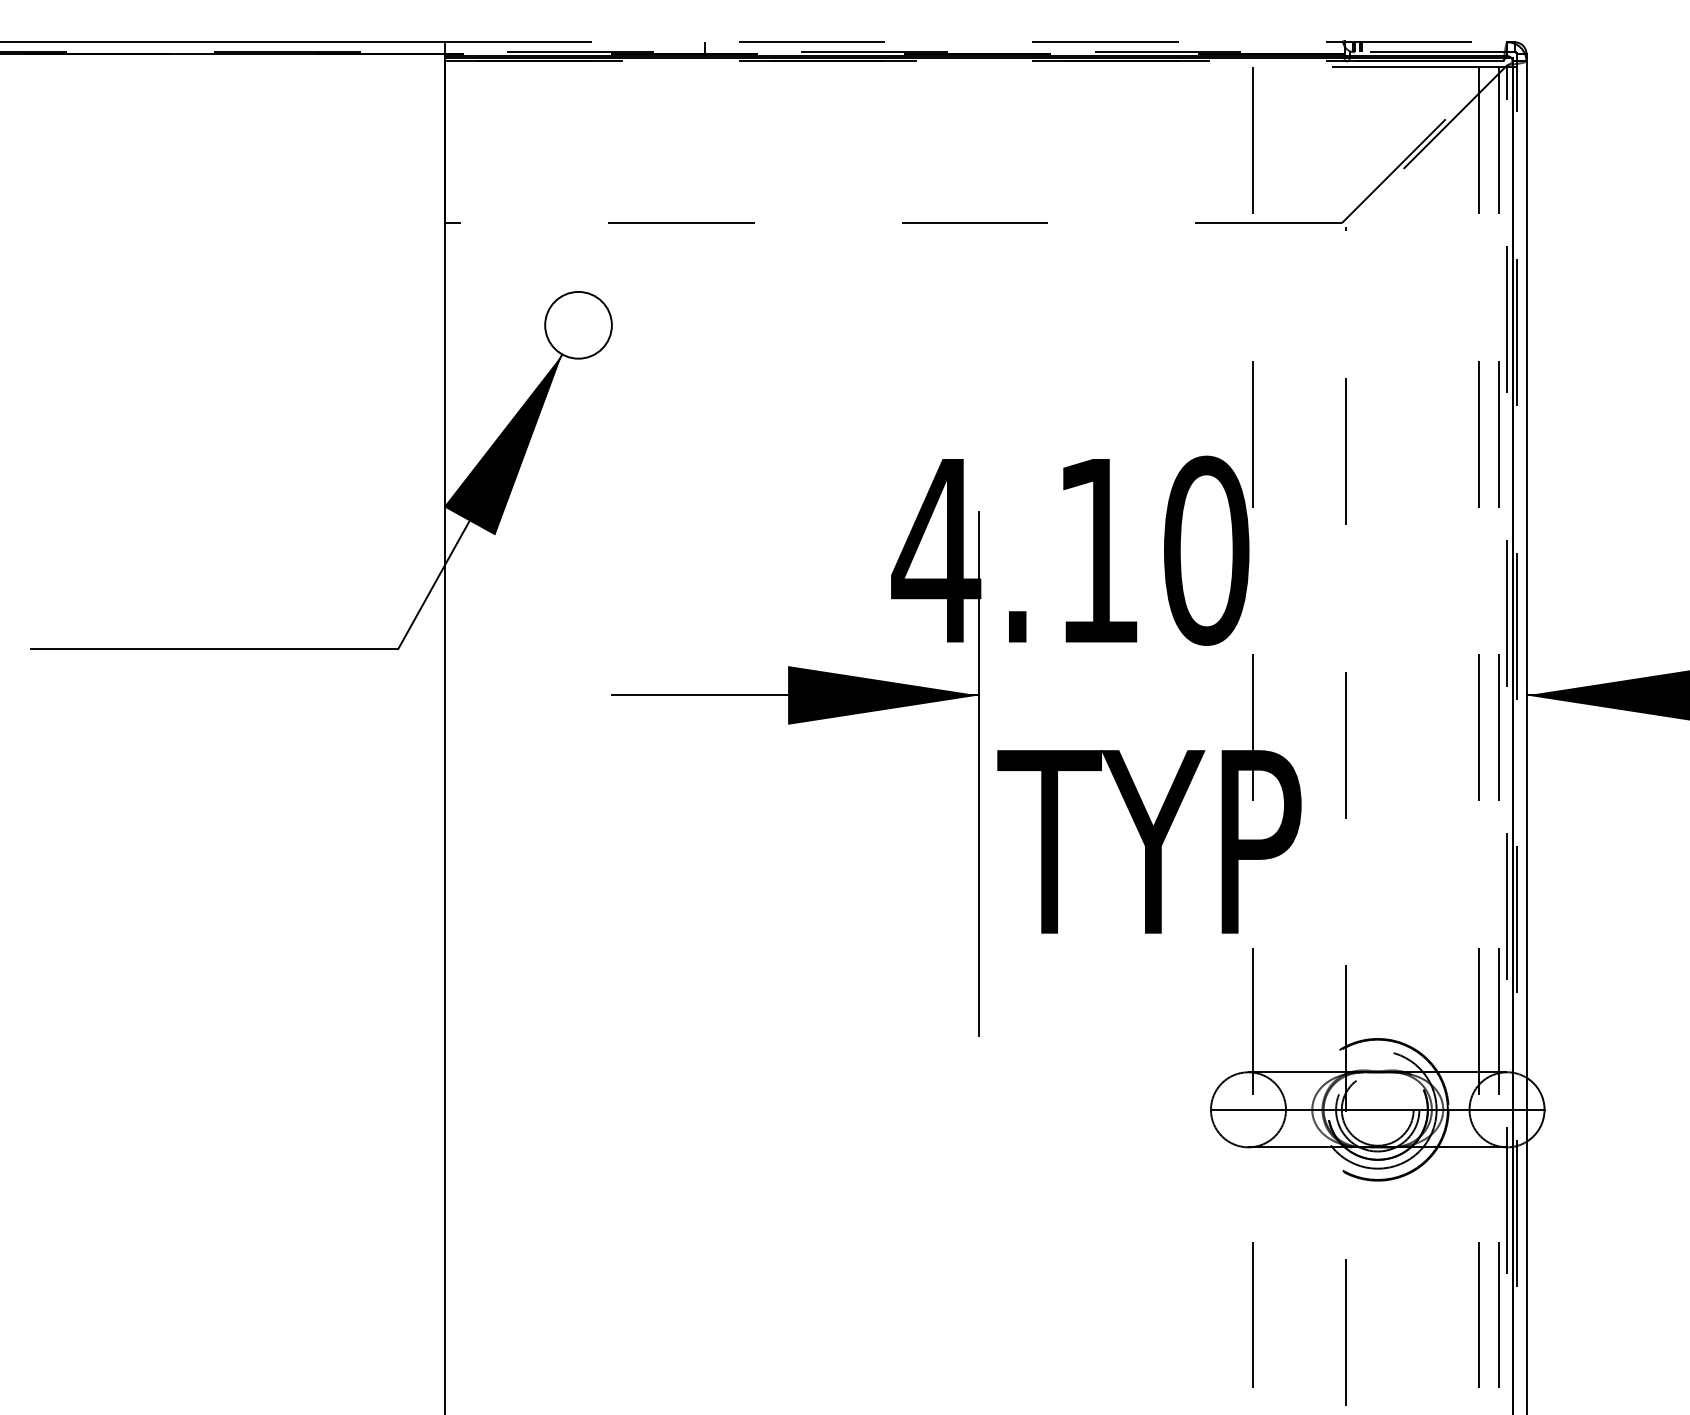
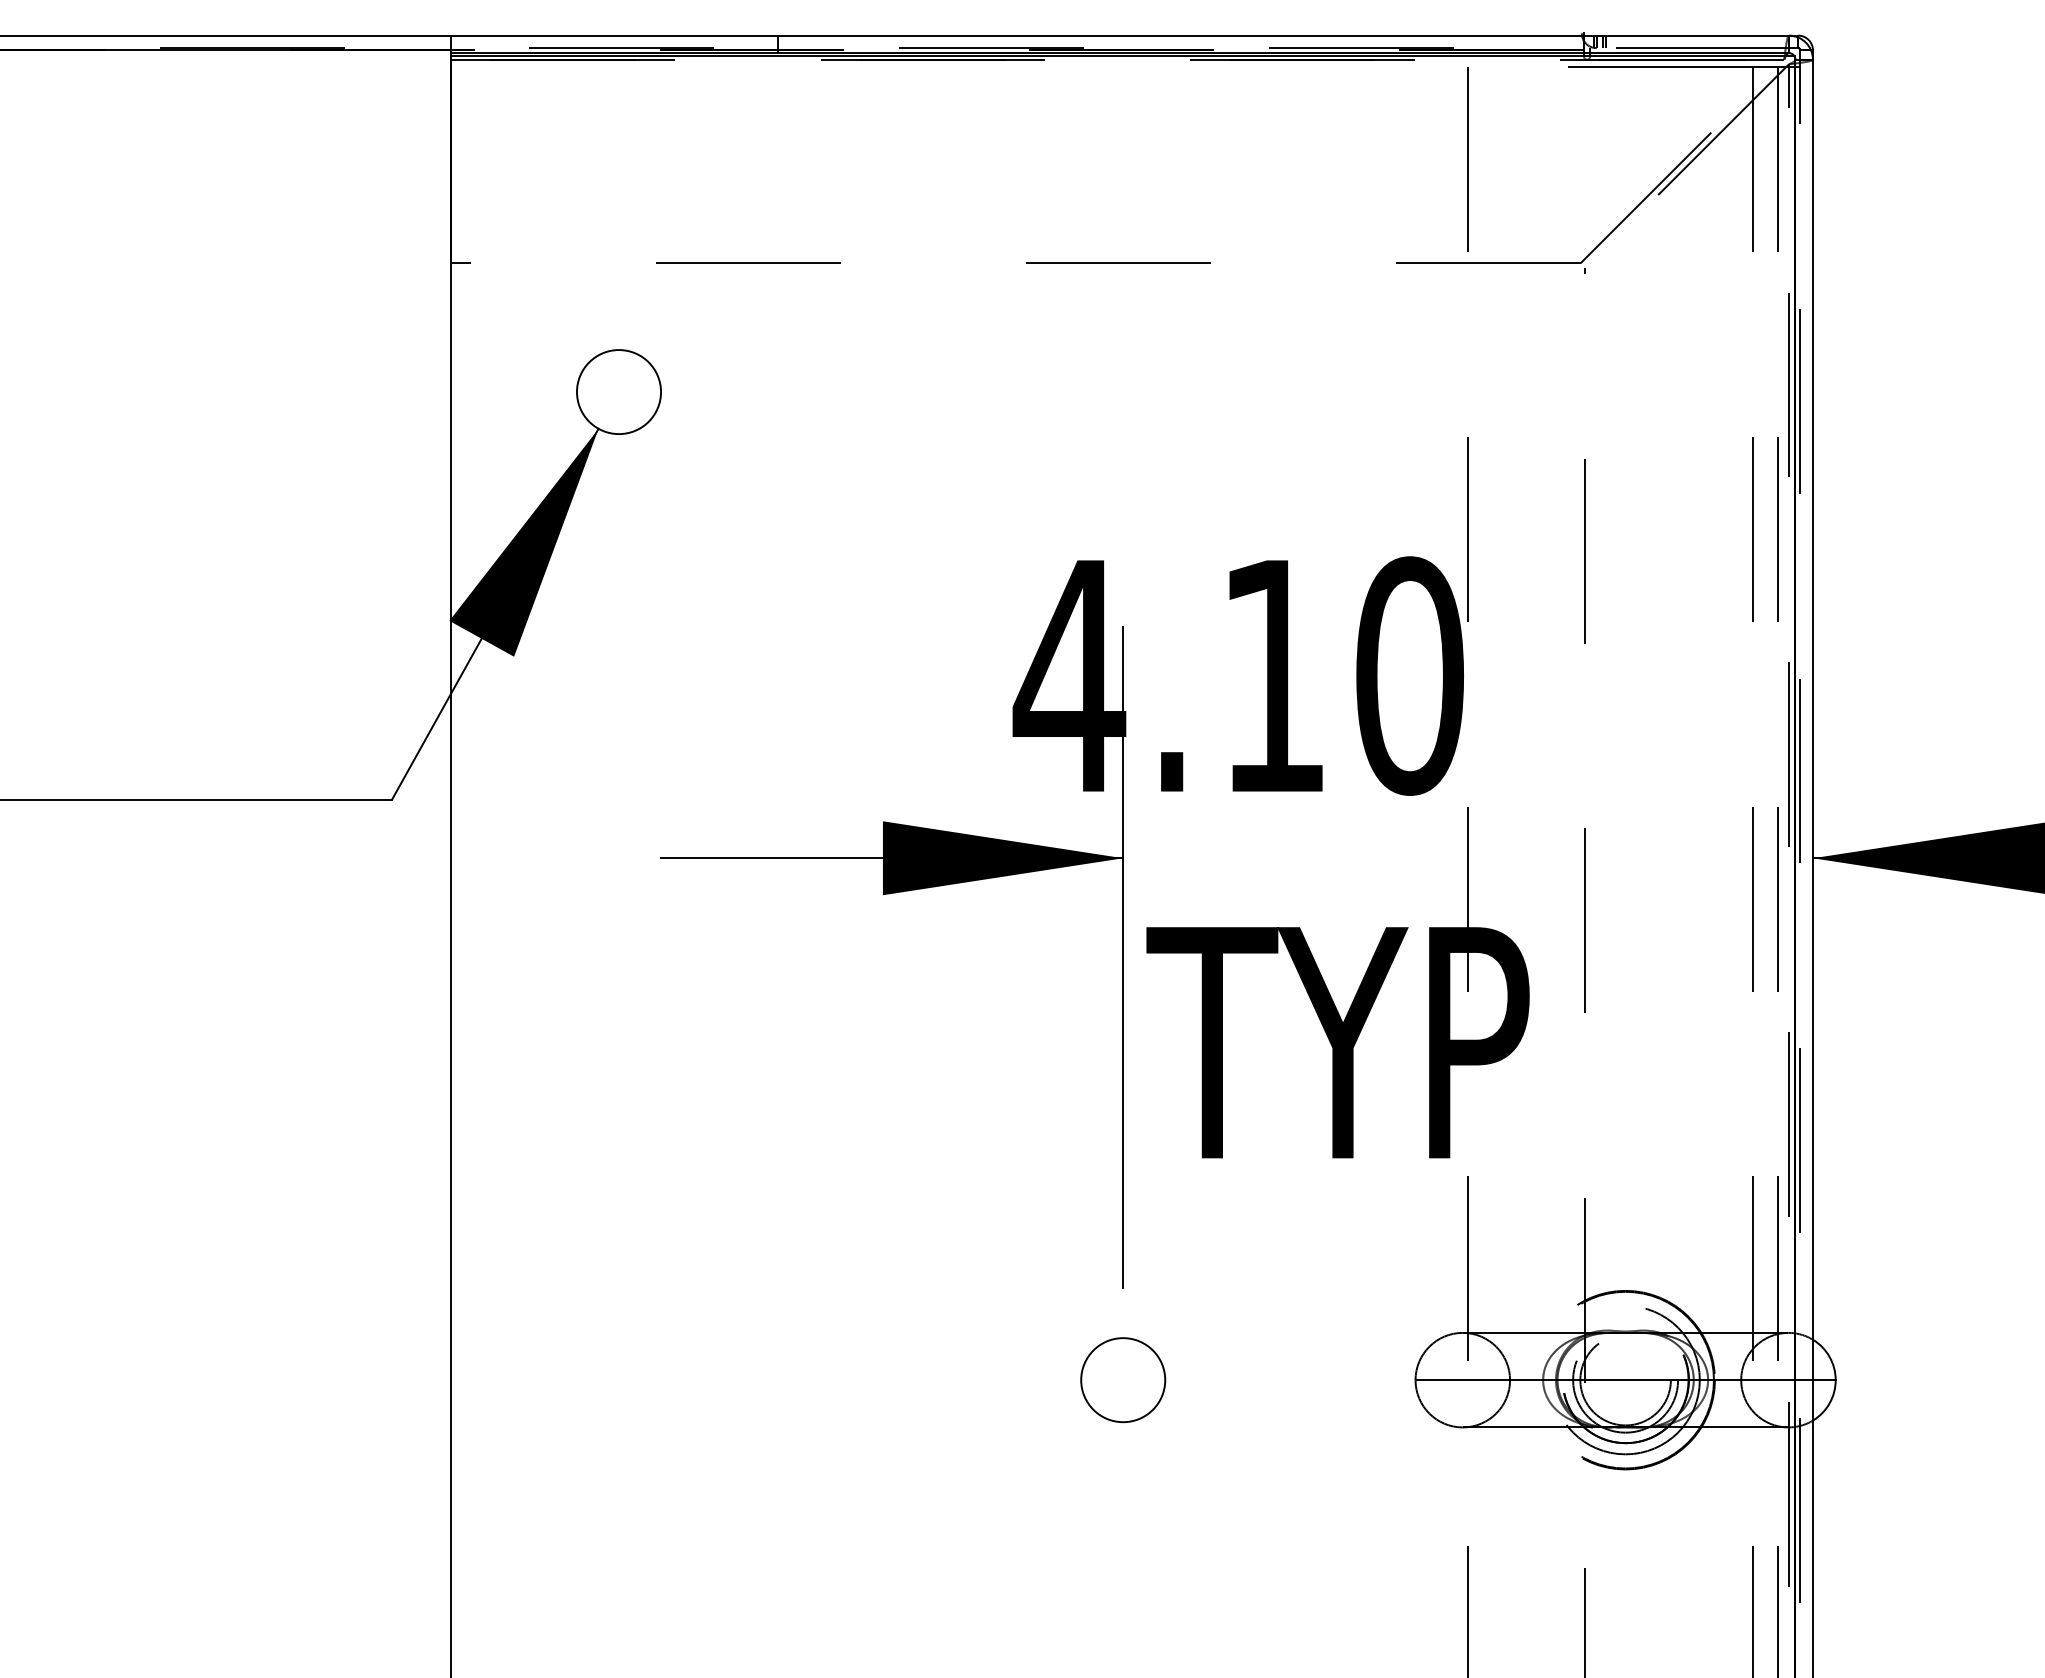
line: (976, 42) -> (1120, 35), dashed -> solid
circle: (978, 1109) -> (1122, 1379), added

